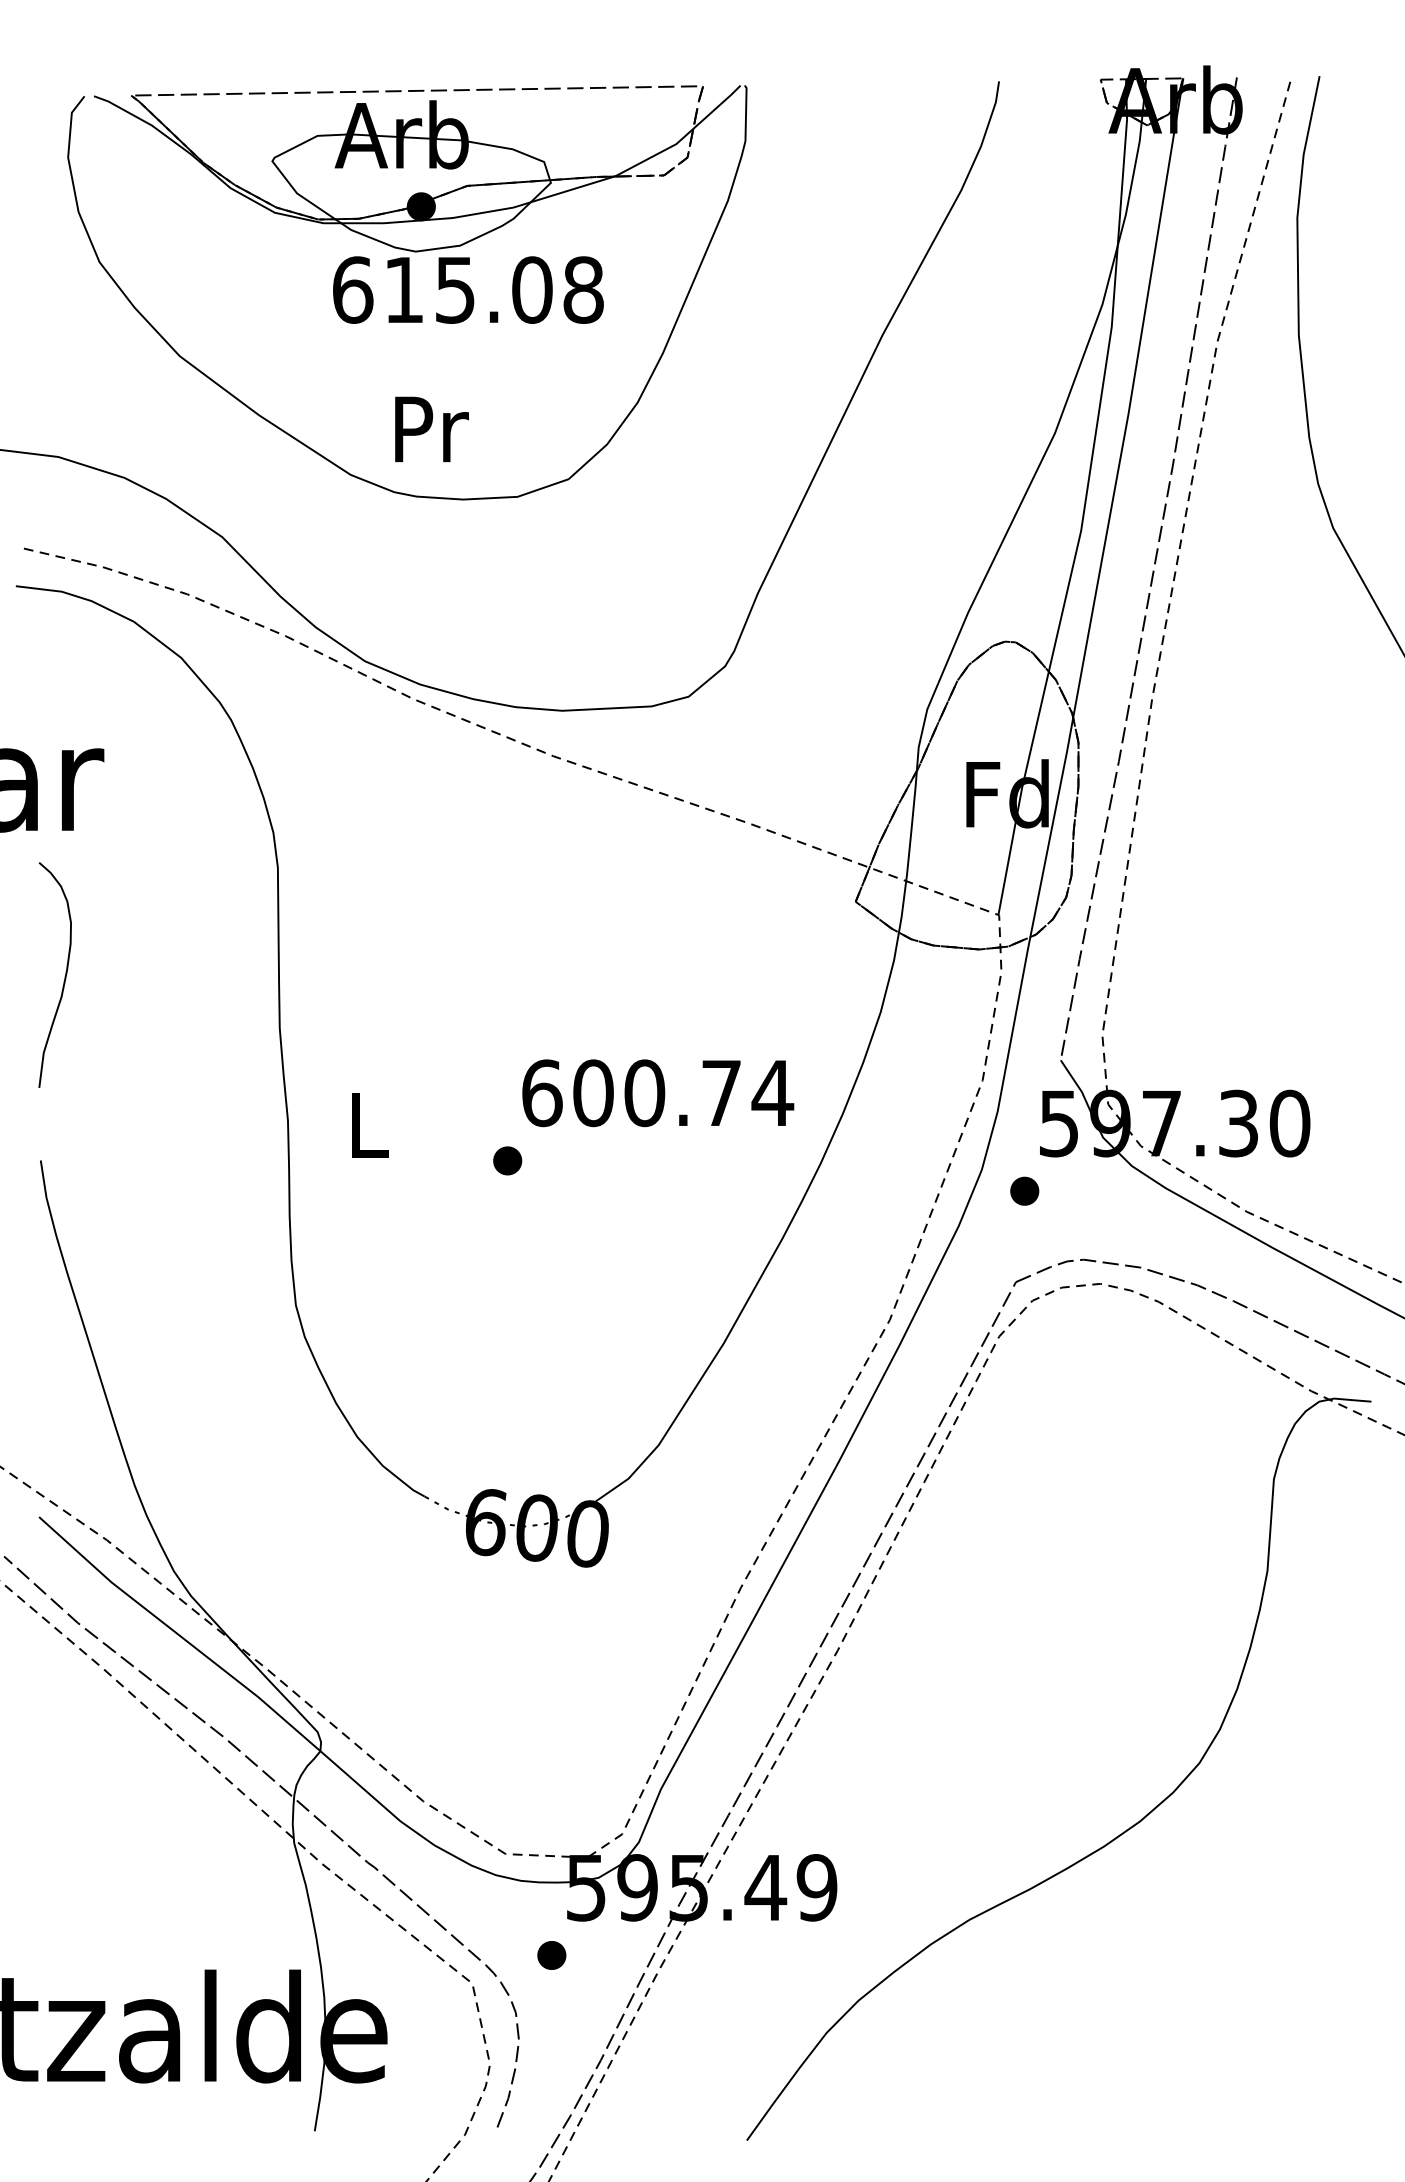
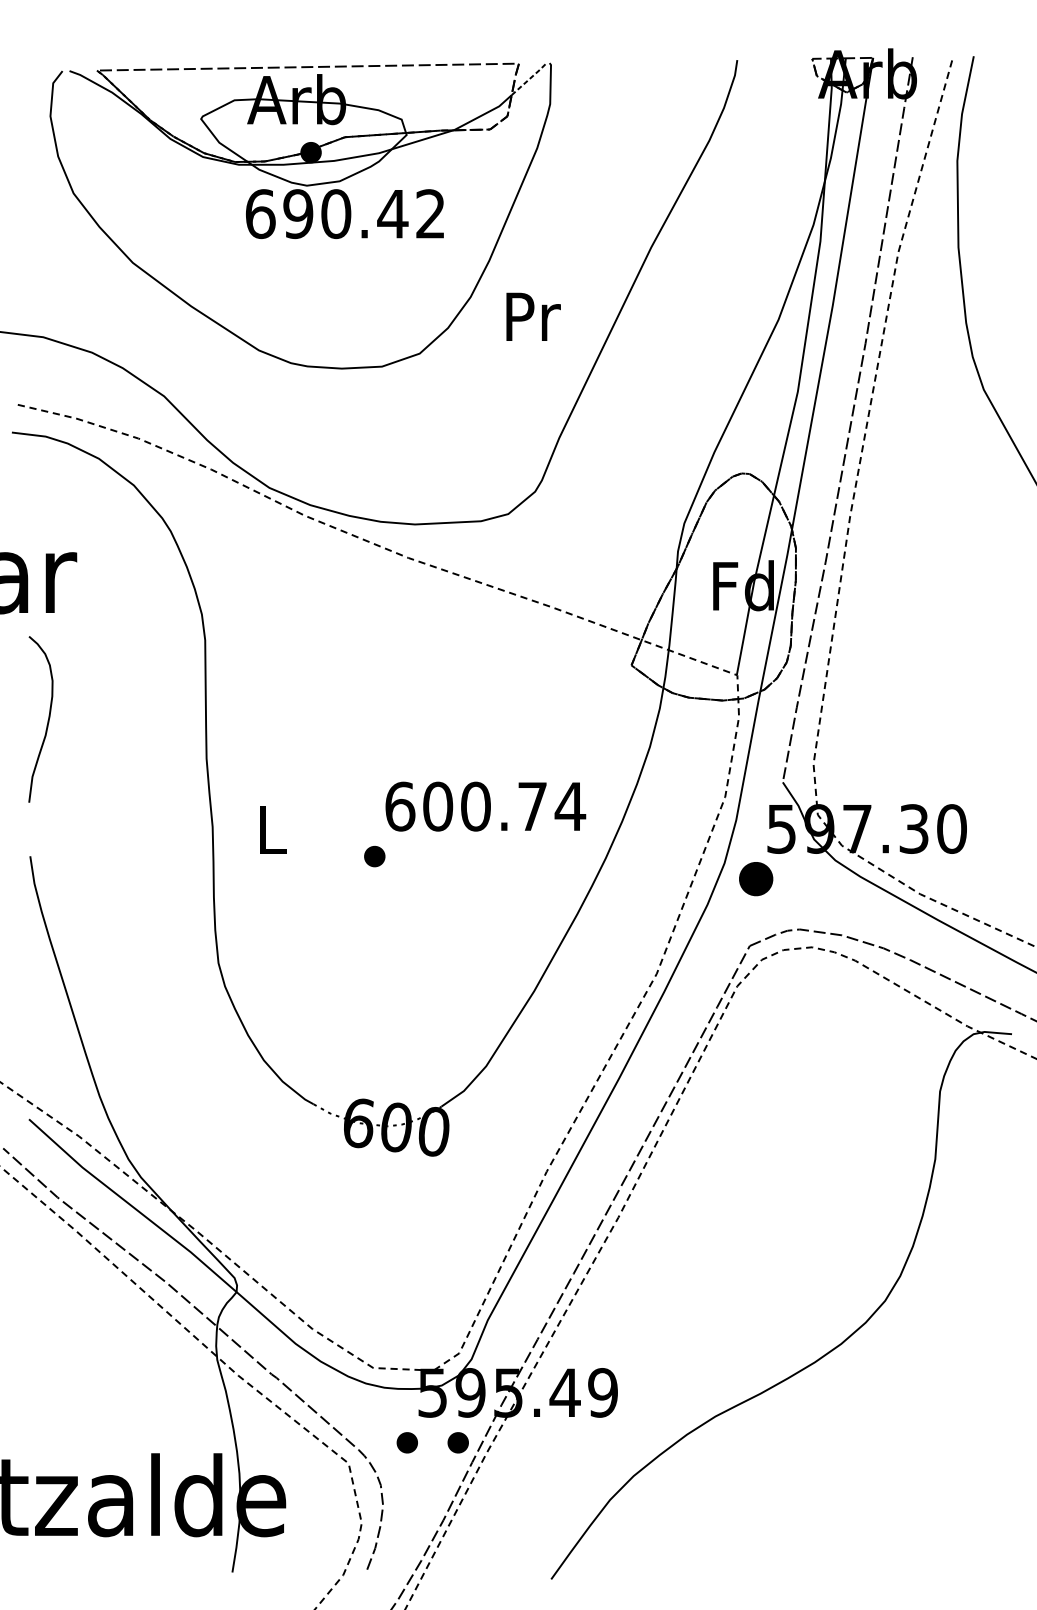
line: (718, 106) -> (530, 78), solid -> dashed
text: (493, 289) -> (364, 213), 615.08 -> 690.42
text: (431, 429) -> (533, 316), moved
part: (1024, 1190) -> (756, 878), size x1.6
part: (620, 1955) -> (458, 1442), added

